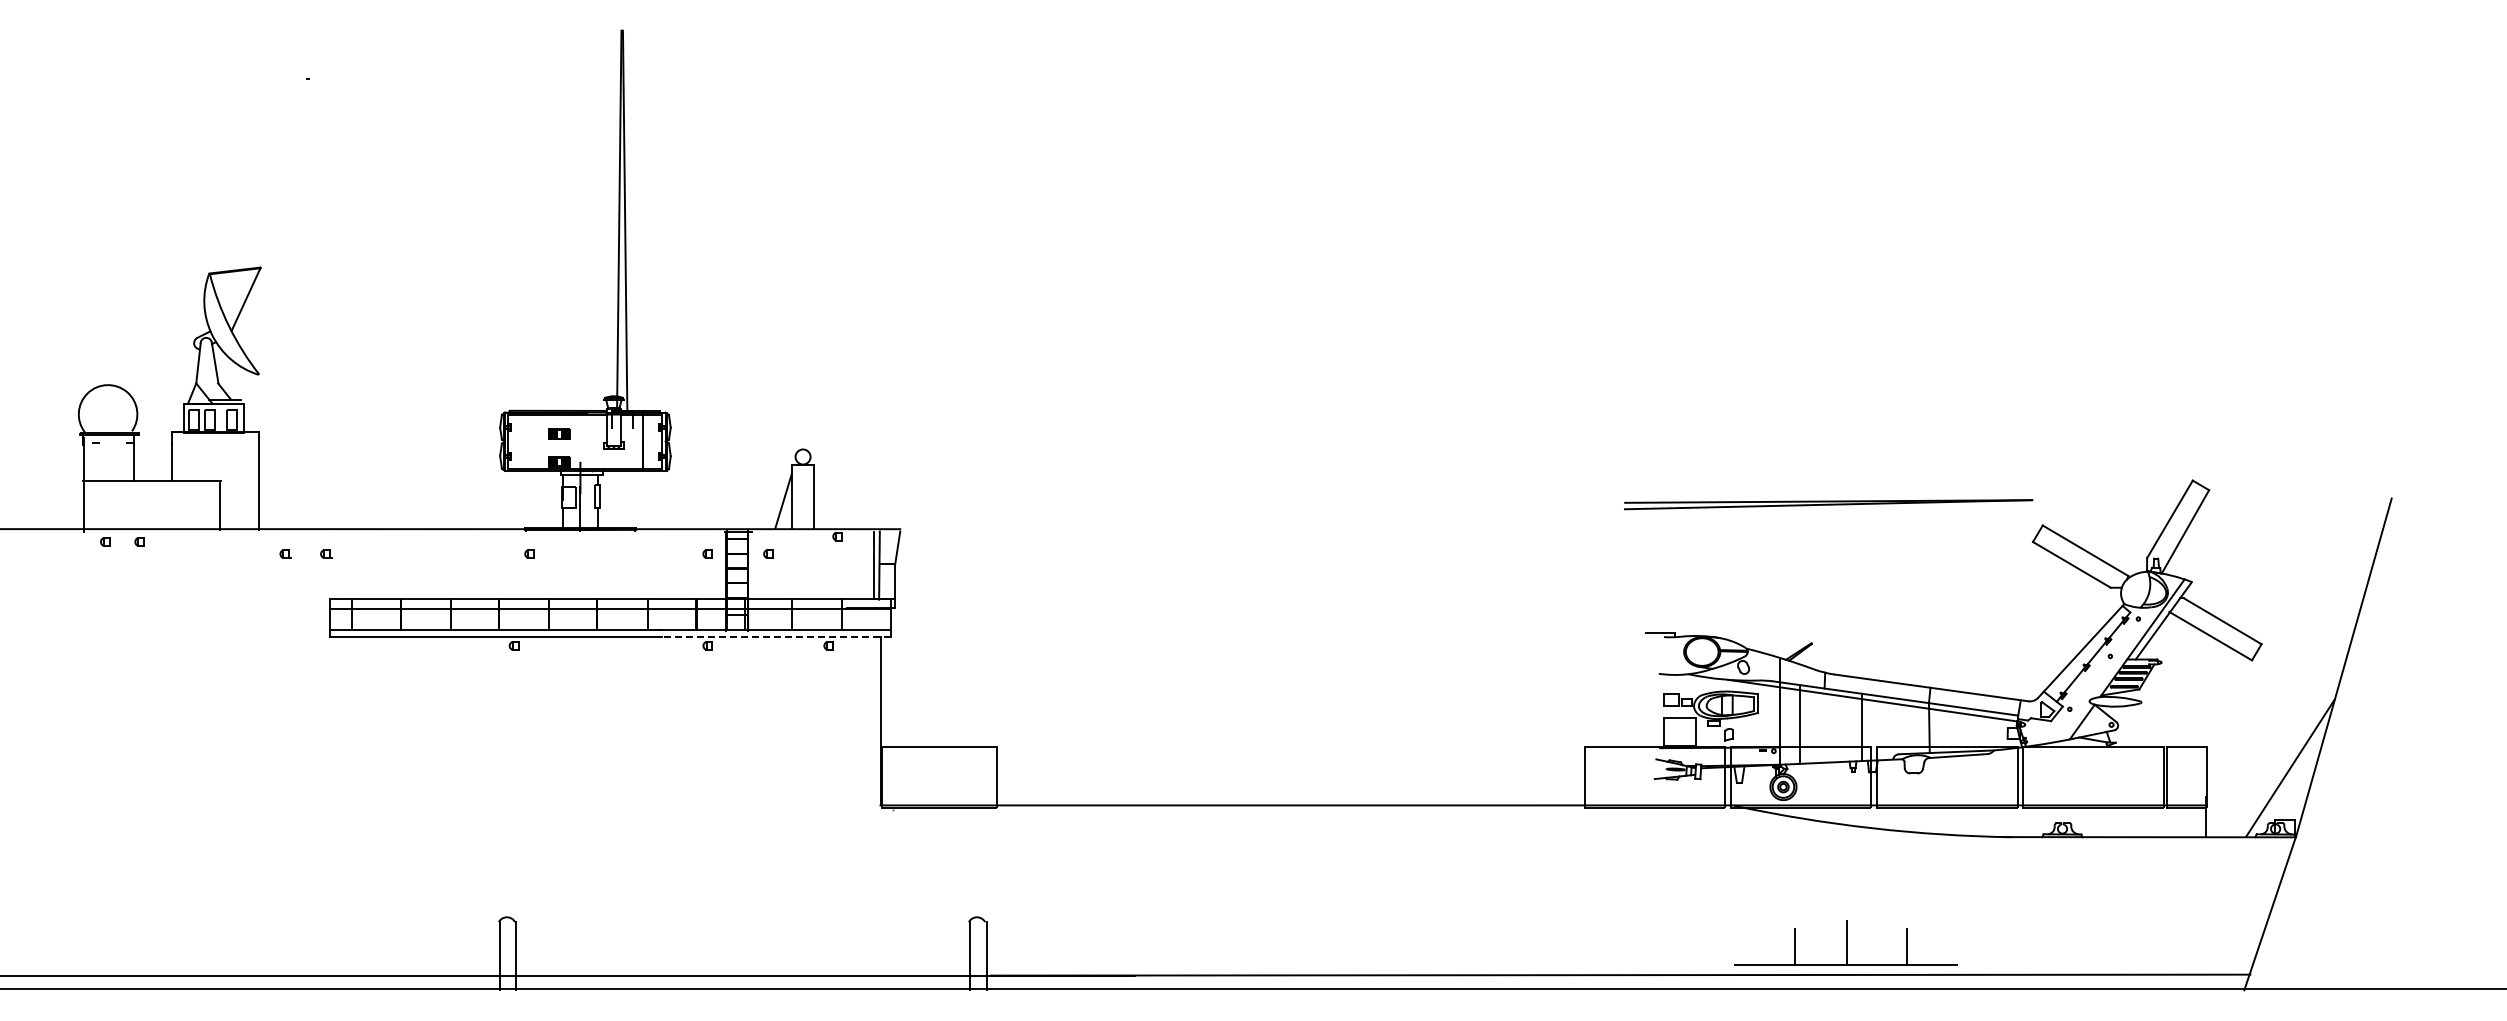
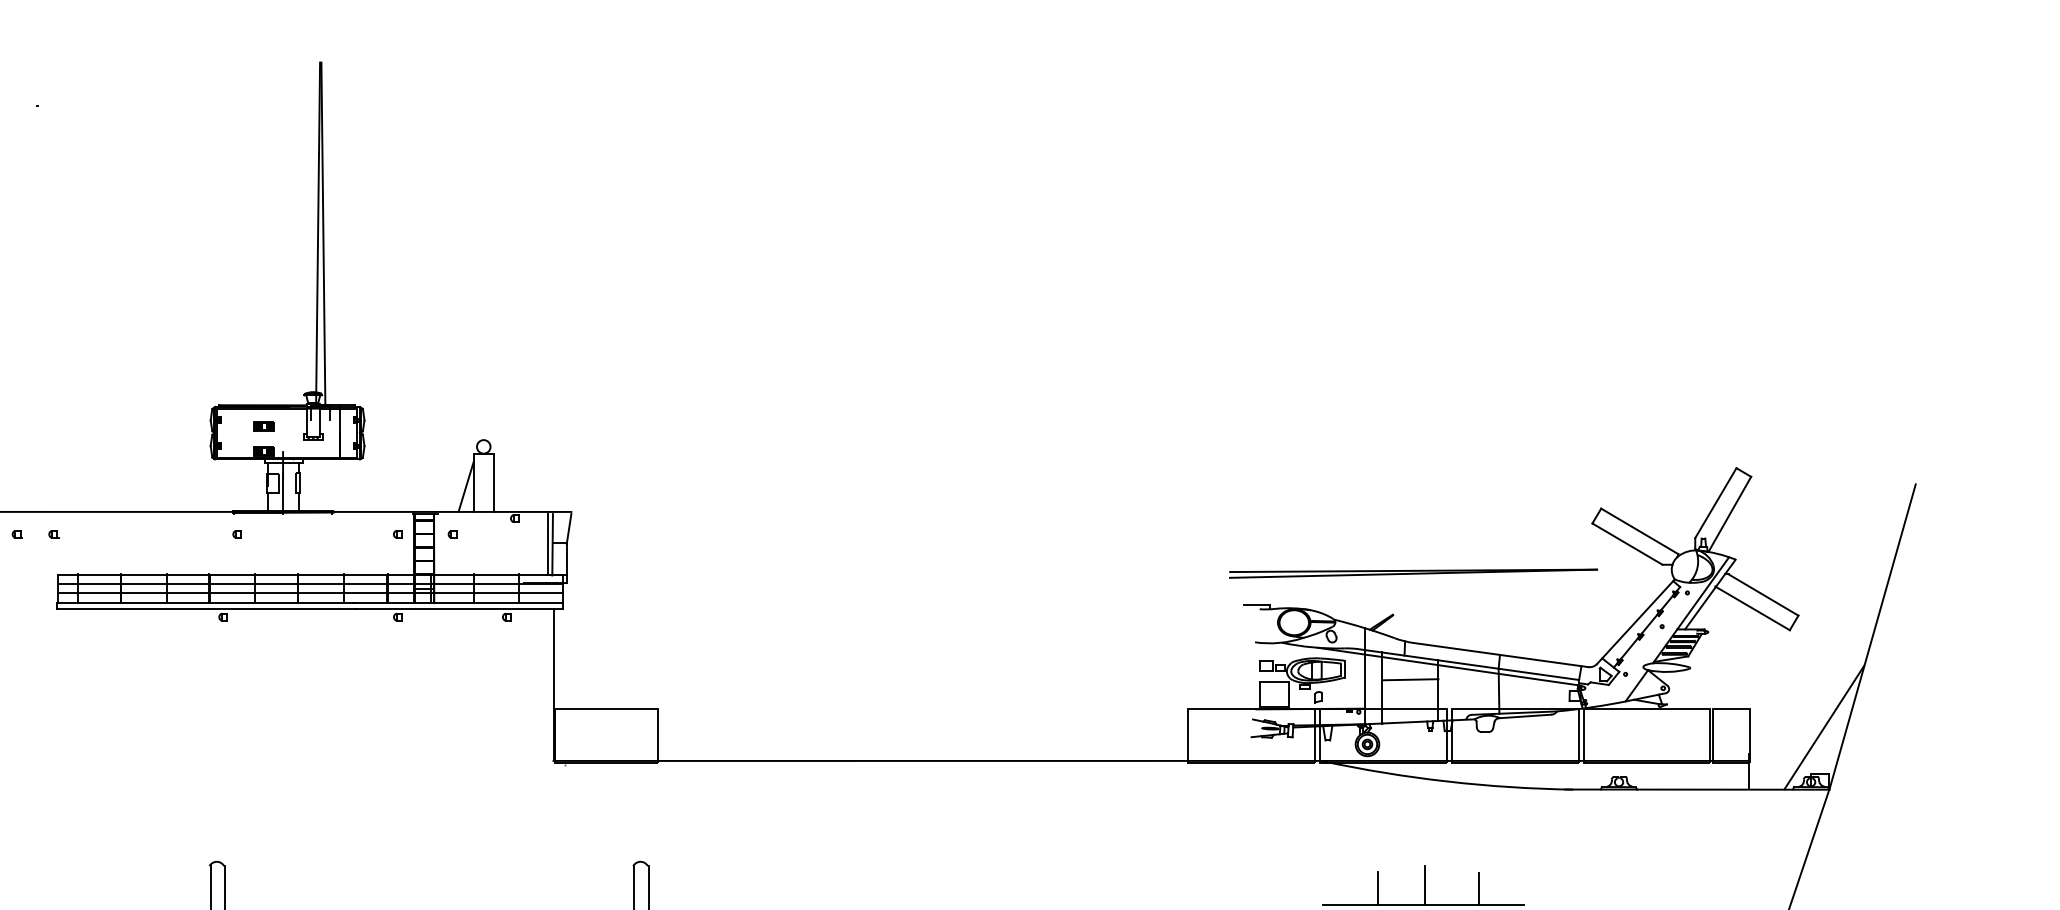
part: (1828, 504) -> (1413, 573), moved
line: (610, 619) -> (310, 593), added
line: (775, 636) -> (458, 608), dashed -> solid
line: (1830, 714) -> (1409, 679), added

